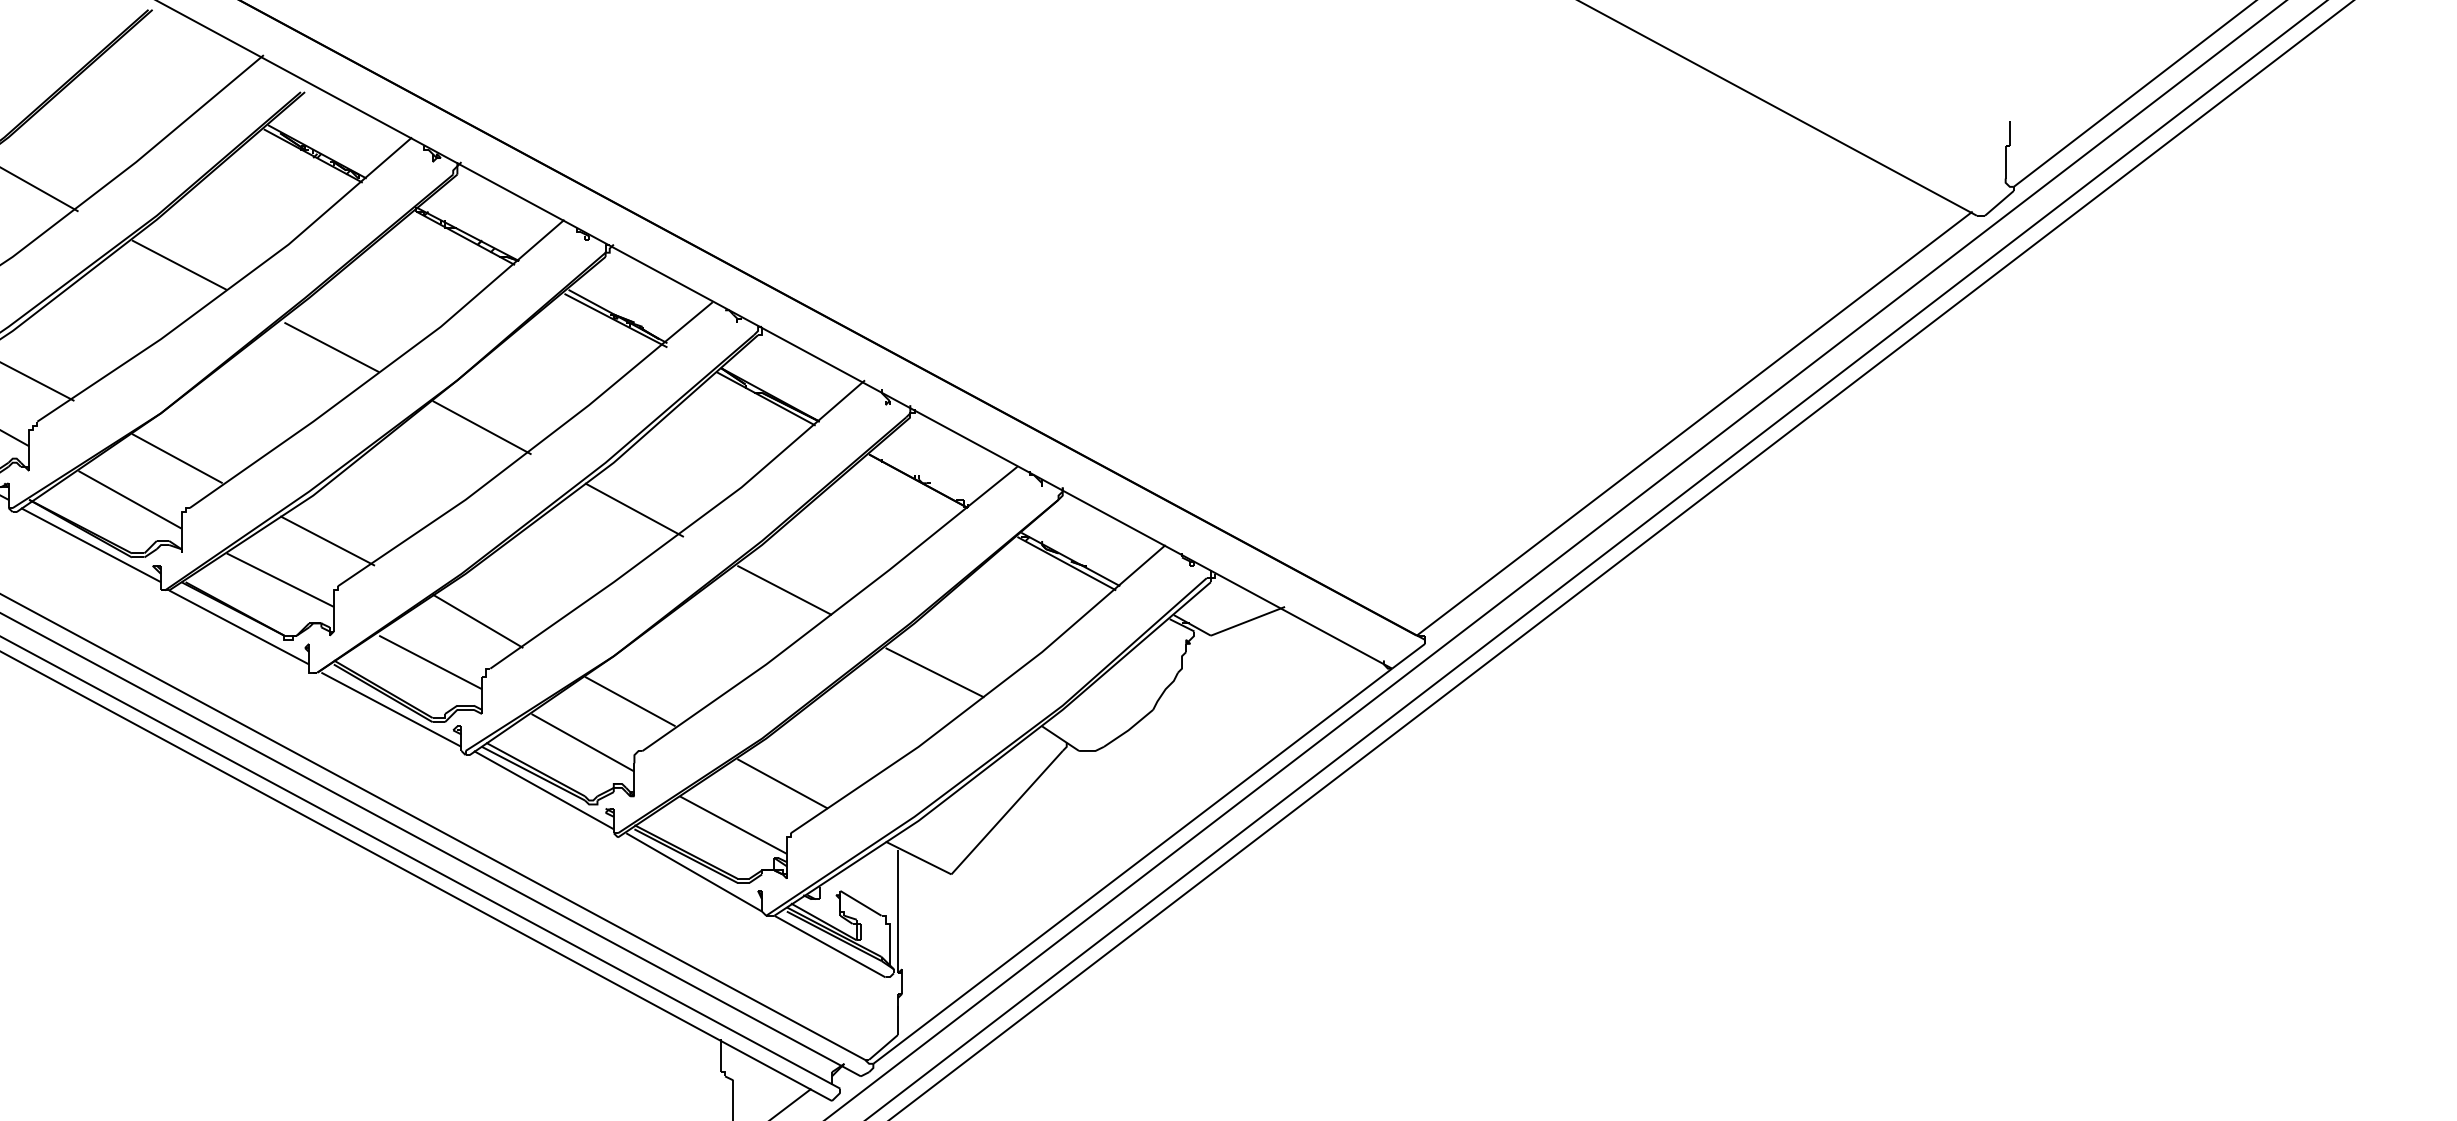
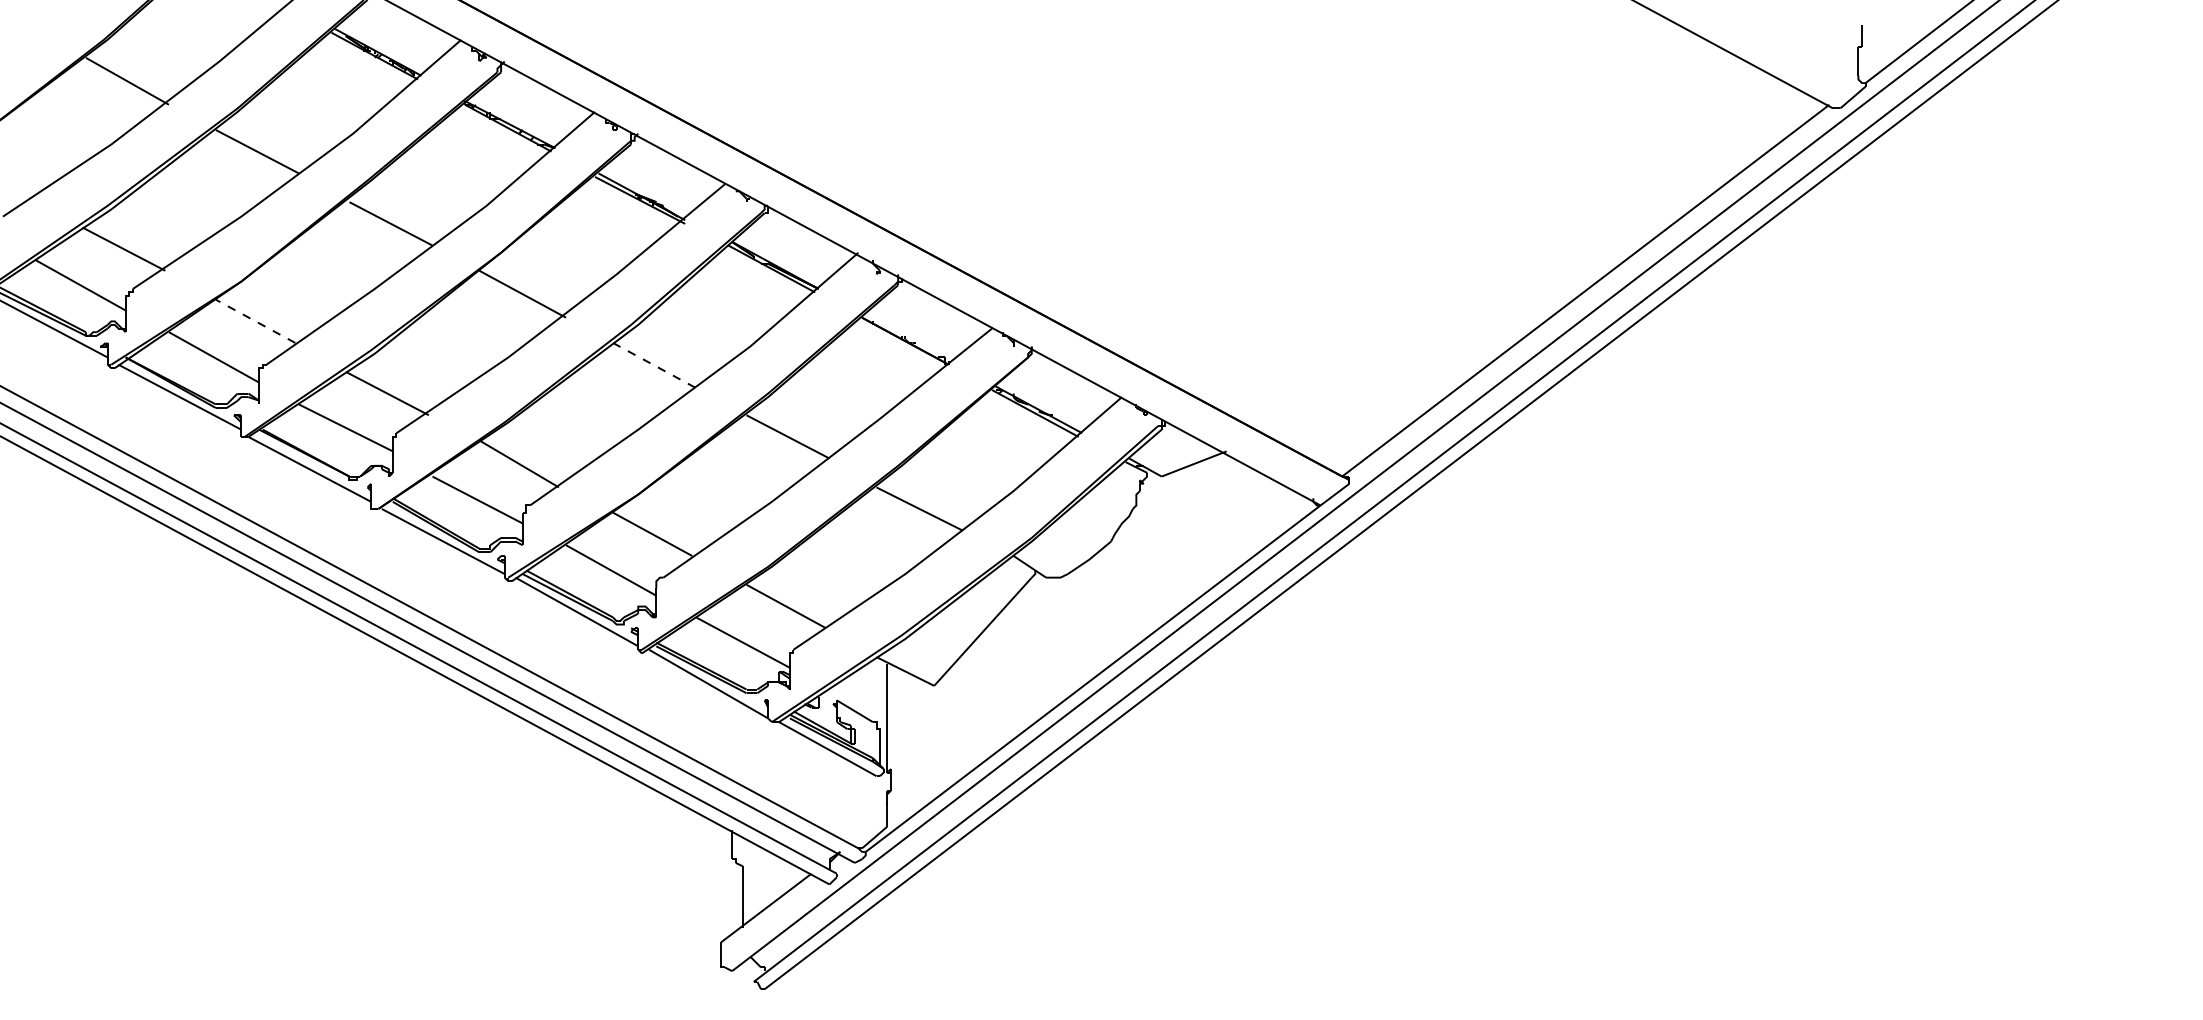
line: (177, 458) -> (255, 321), solid -> dashed
line: (634, 510) -> (656, 366), solid -> dashed

